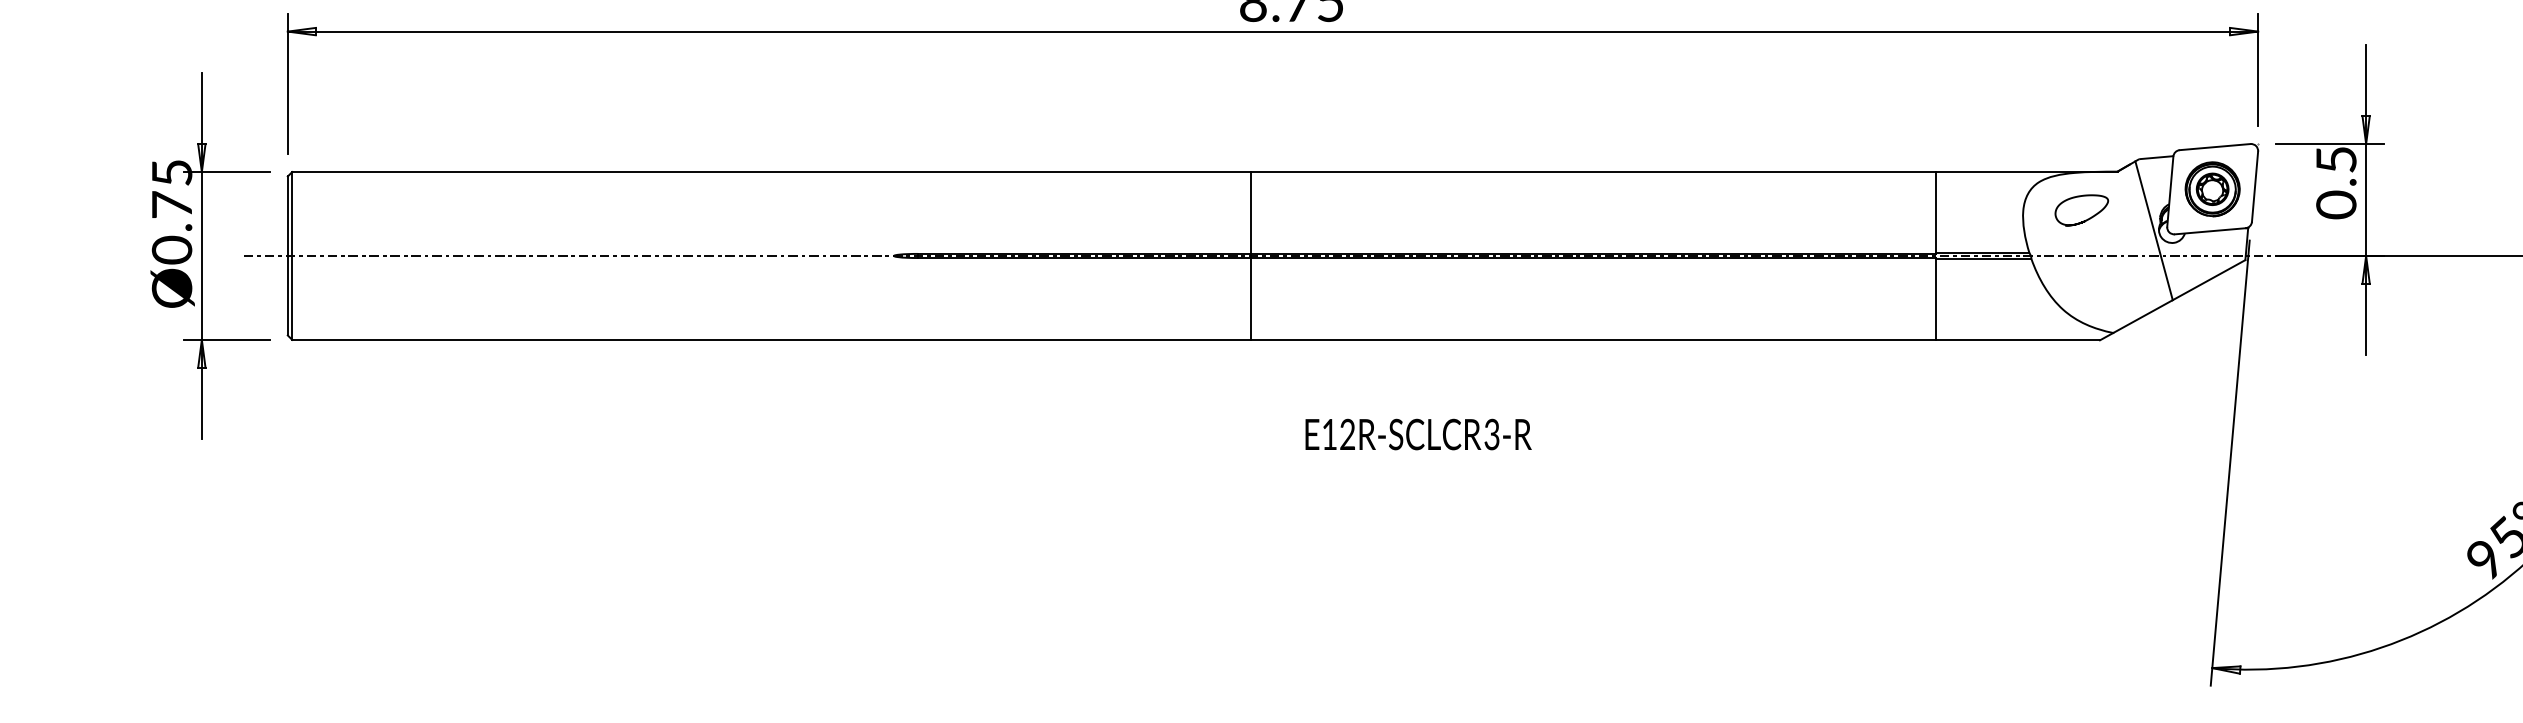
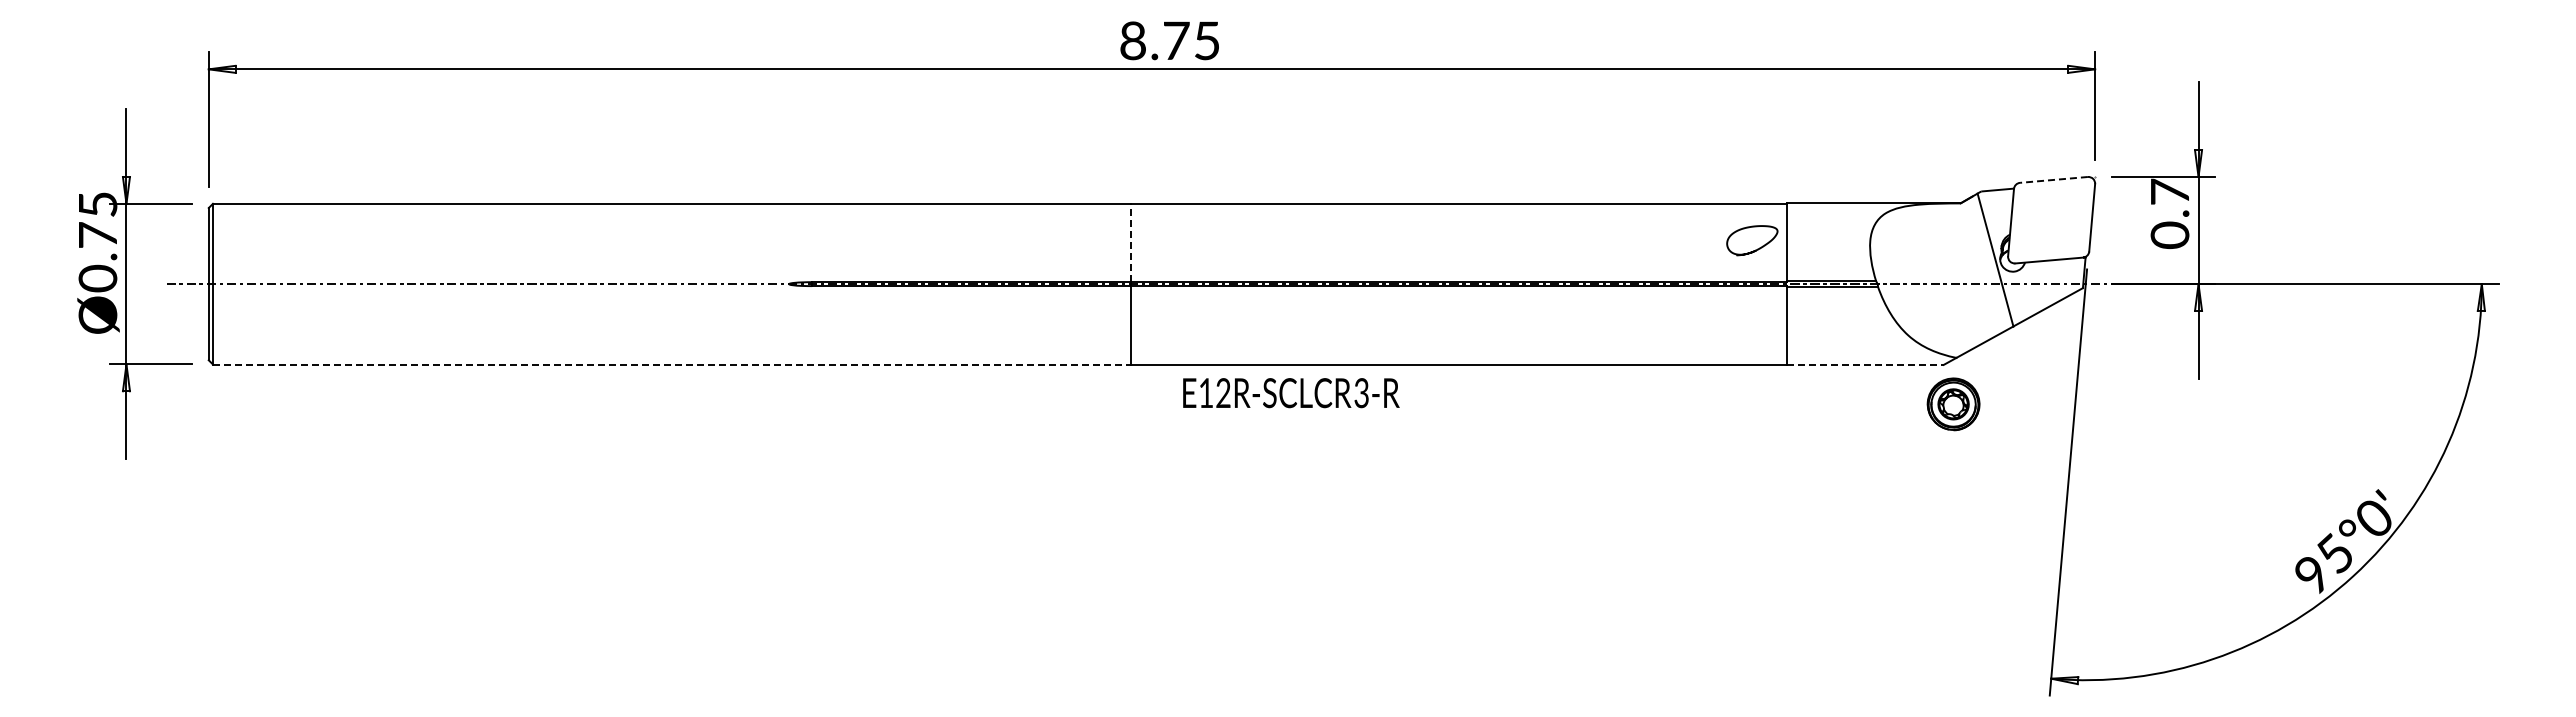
line: (2214, 146) -> (2053, 179), solid -> dashed
text: (2336, 159) -> (2170, 191), 0.5 -> 0.7
part: (2212, 189) -> (1953, 404), moved
line: (1251, 212) -> (1131, 242), solid -> dashed
curve: (2087, 218) -> (1757, 248), moved
line: (772, 339) -> (672, 364), solid -> dashed
line: (2018, 339) -> (1865, 364), solid -> dashed
text: (1418, 434) -> (1291, 393), moved

